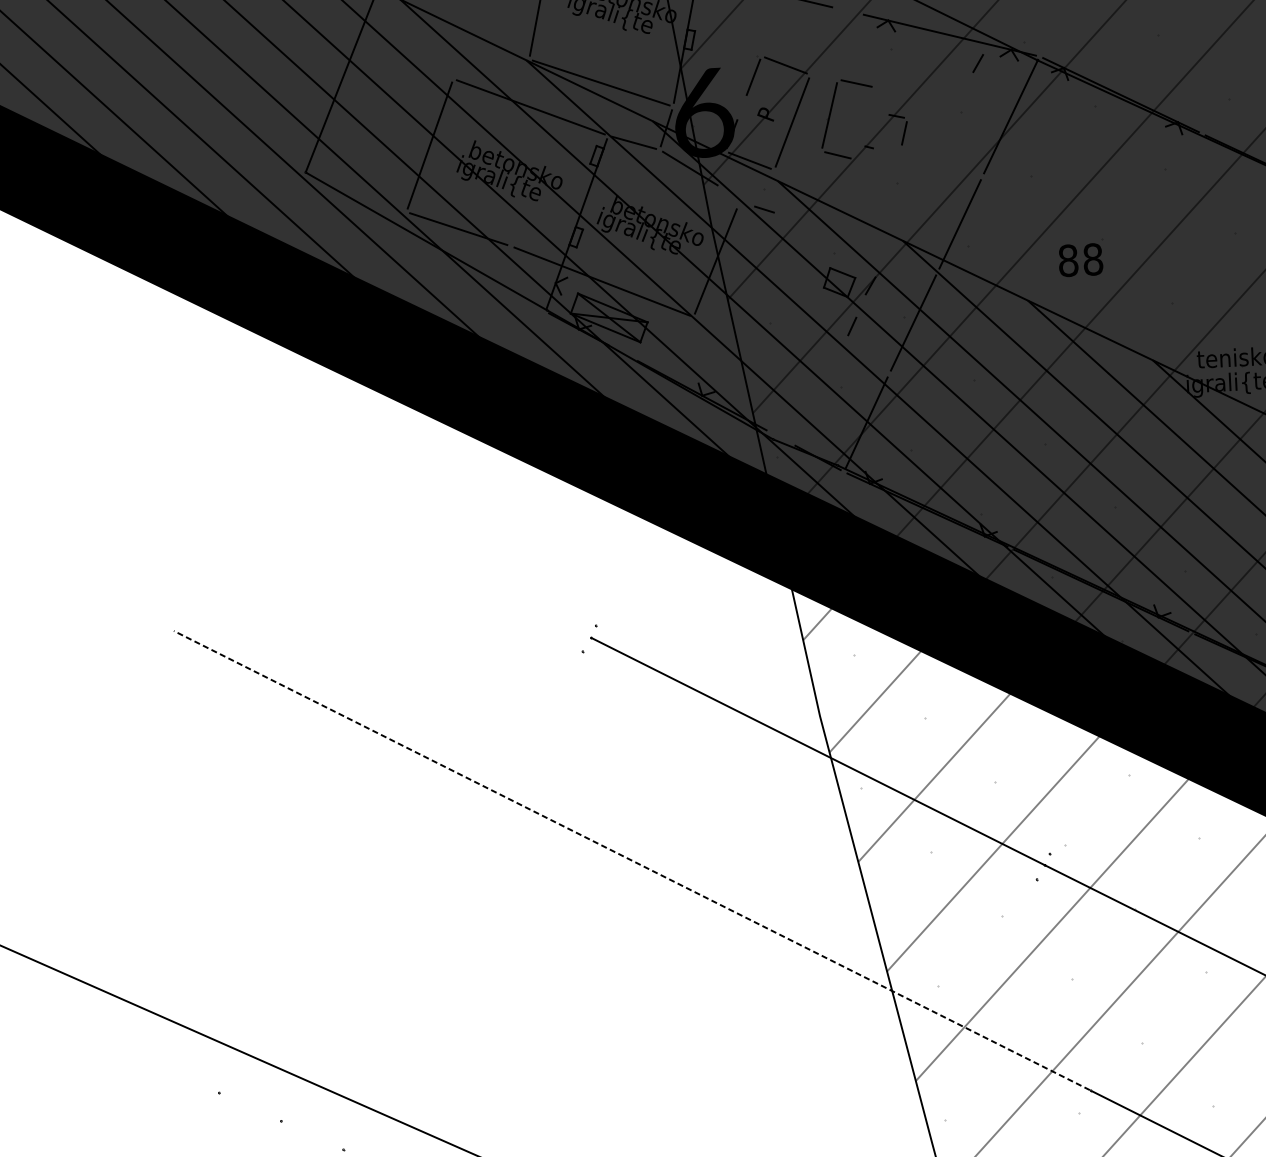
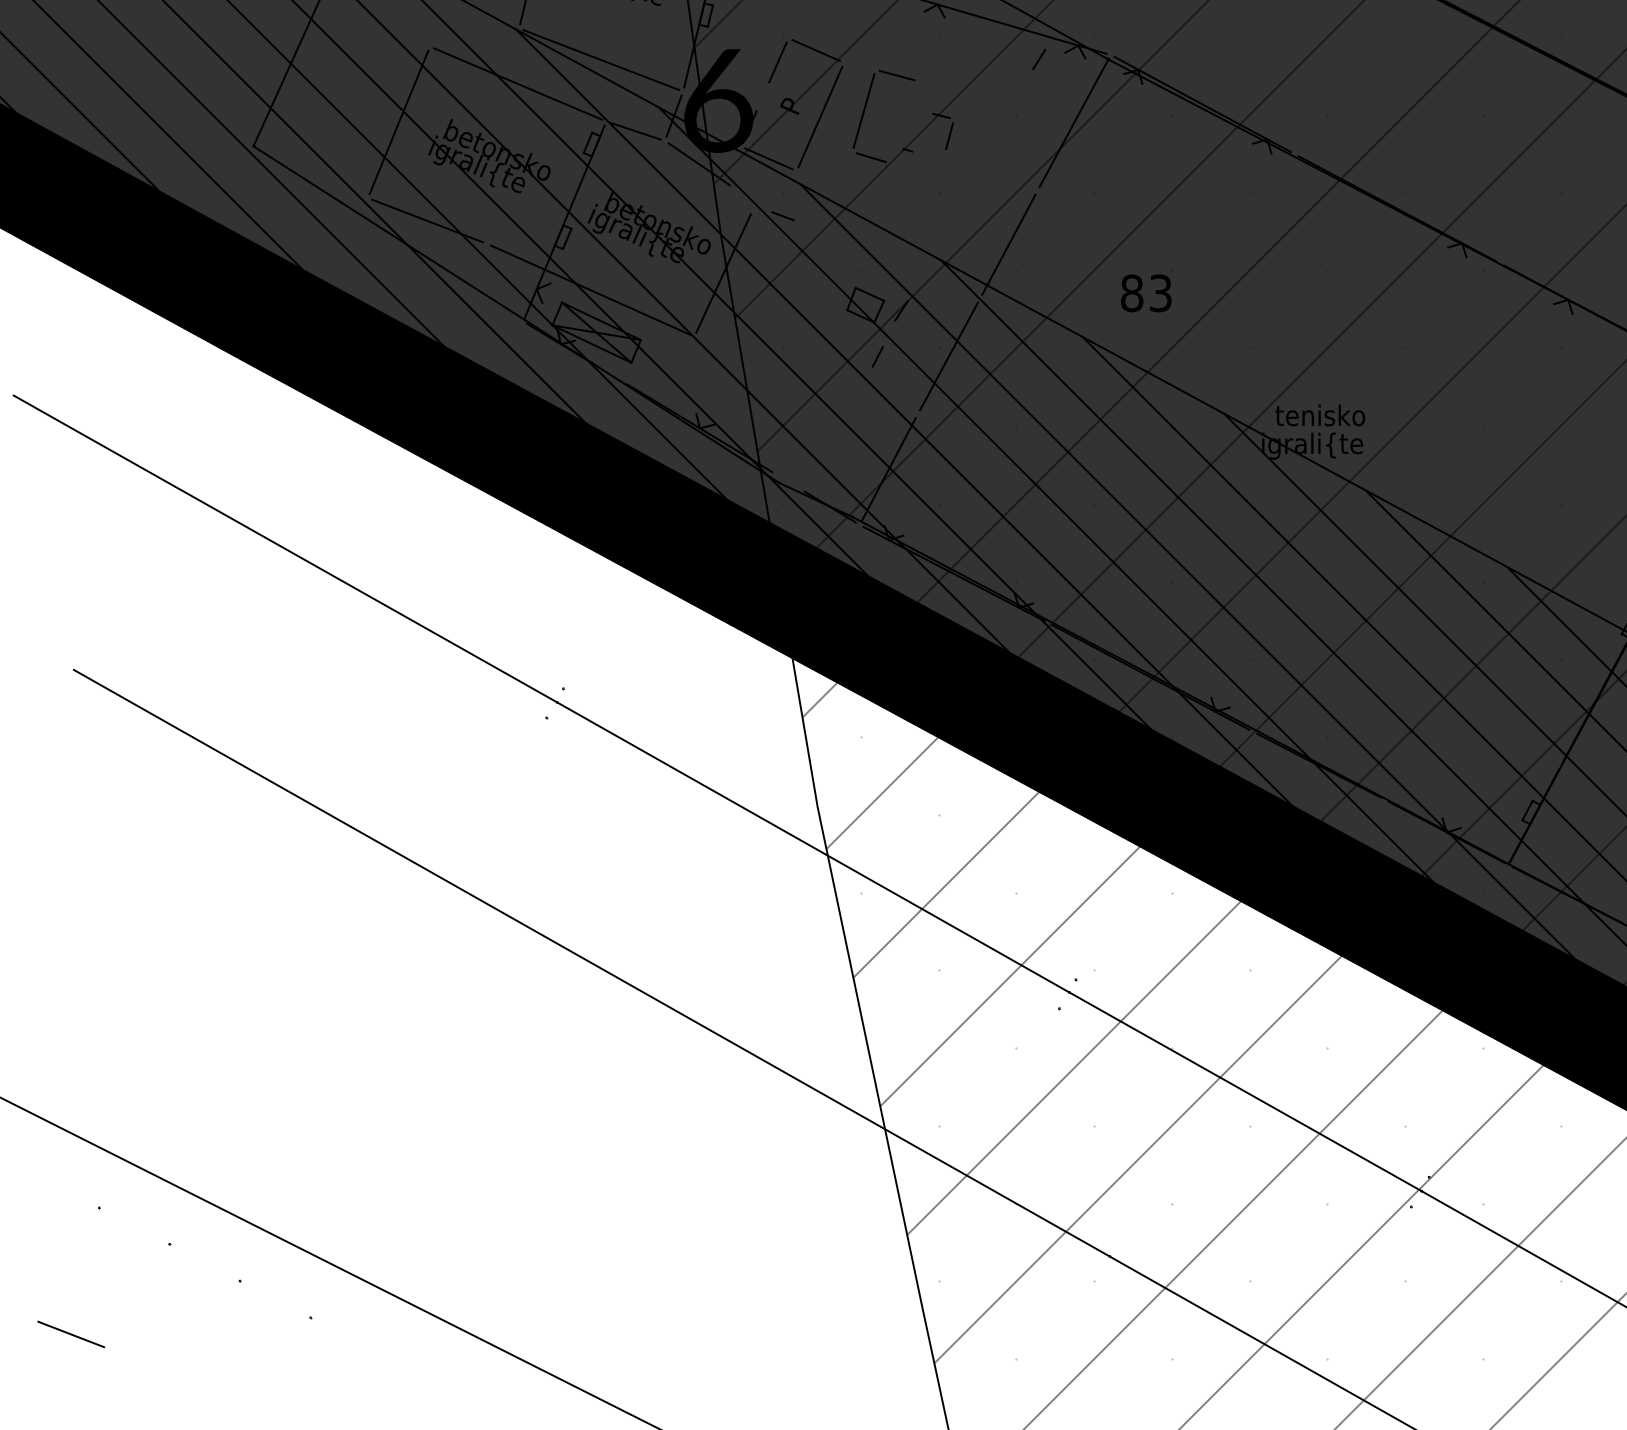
text: (1092, 259) -> (1160, 293), 88 -> 83
line: (350, 517) -> (285, 548), added
line: (631, 860) -> (590, 962), dashed -> solid

